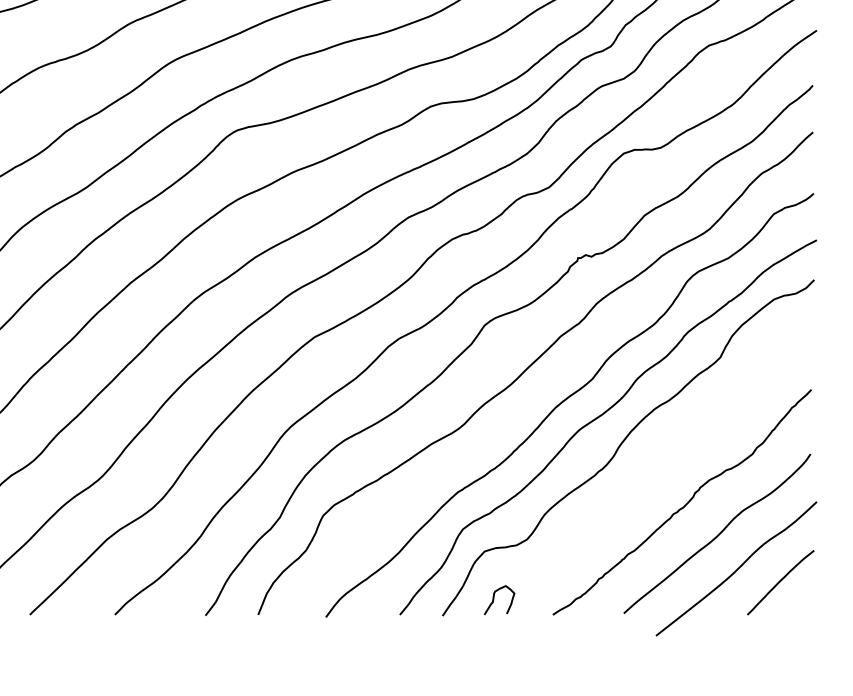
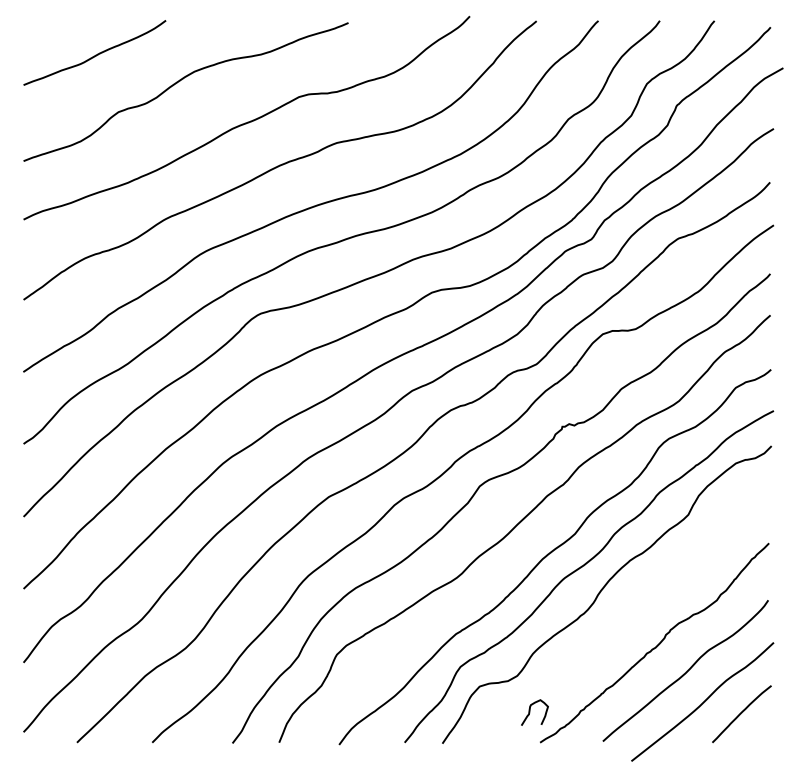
curve: (494, 599) -> (530, 712), moved

